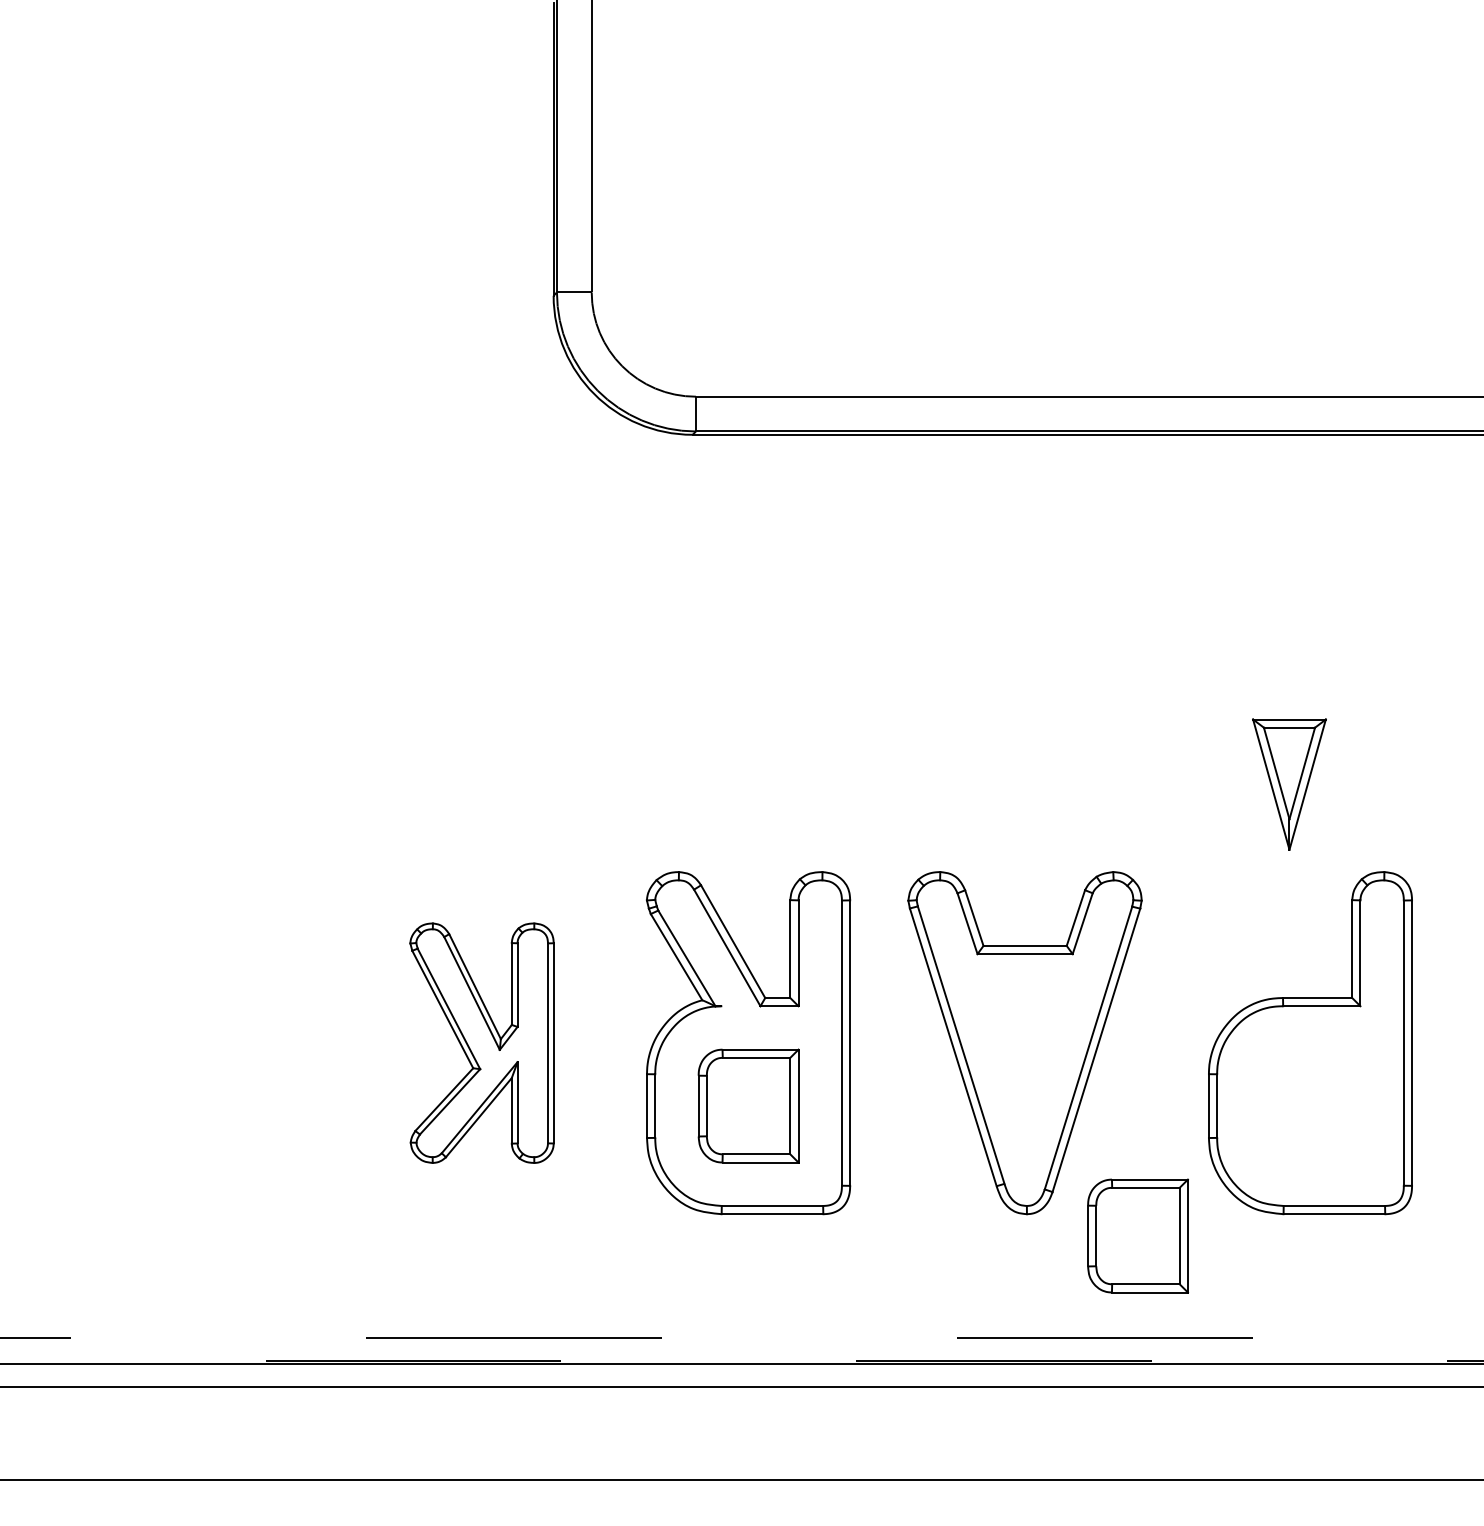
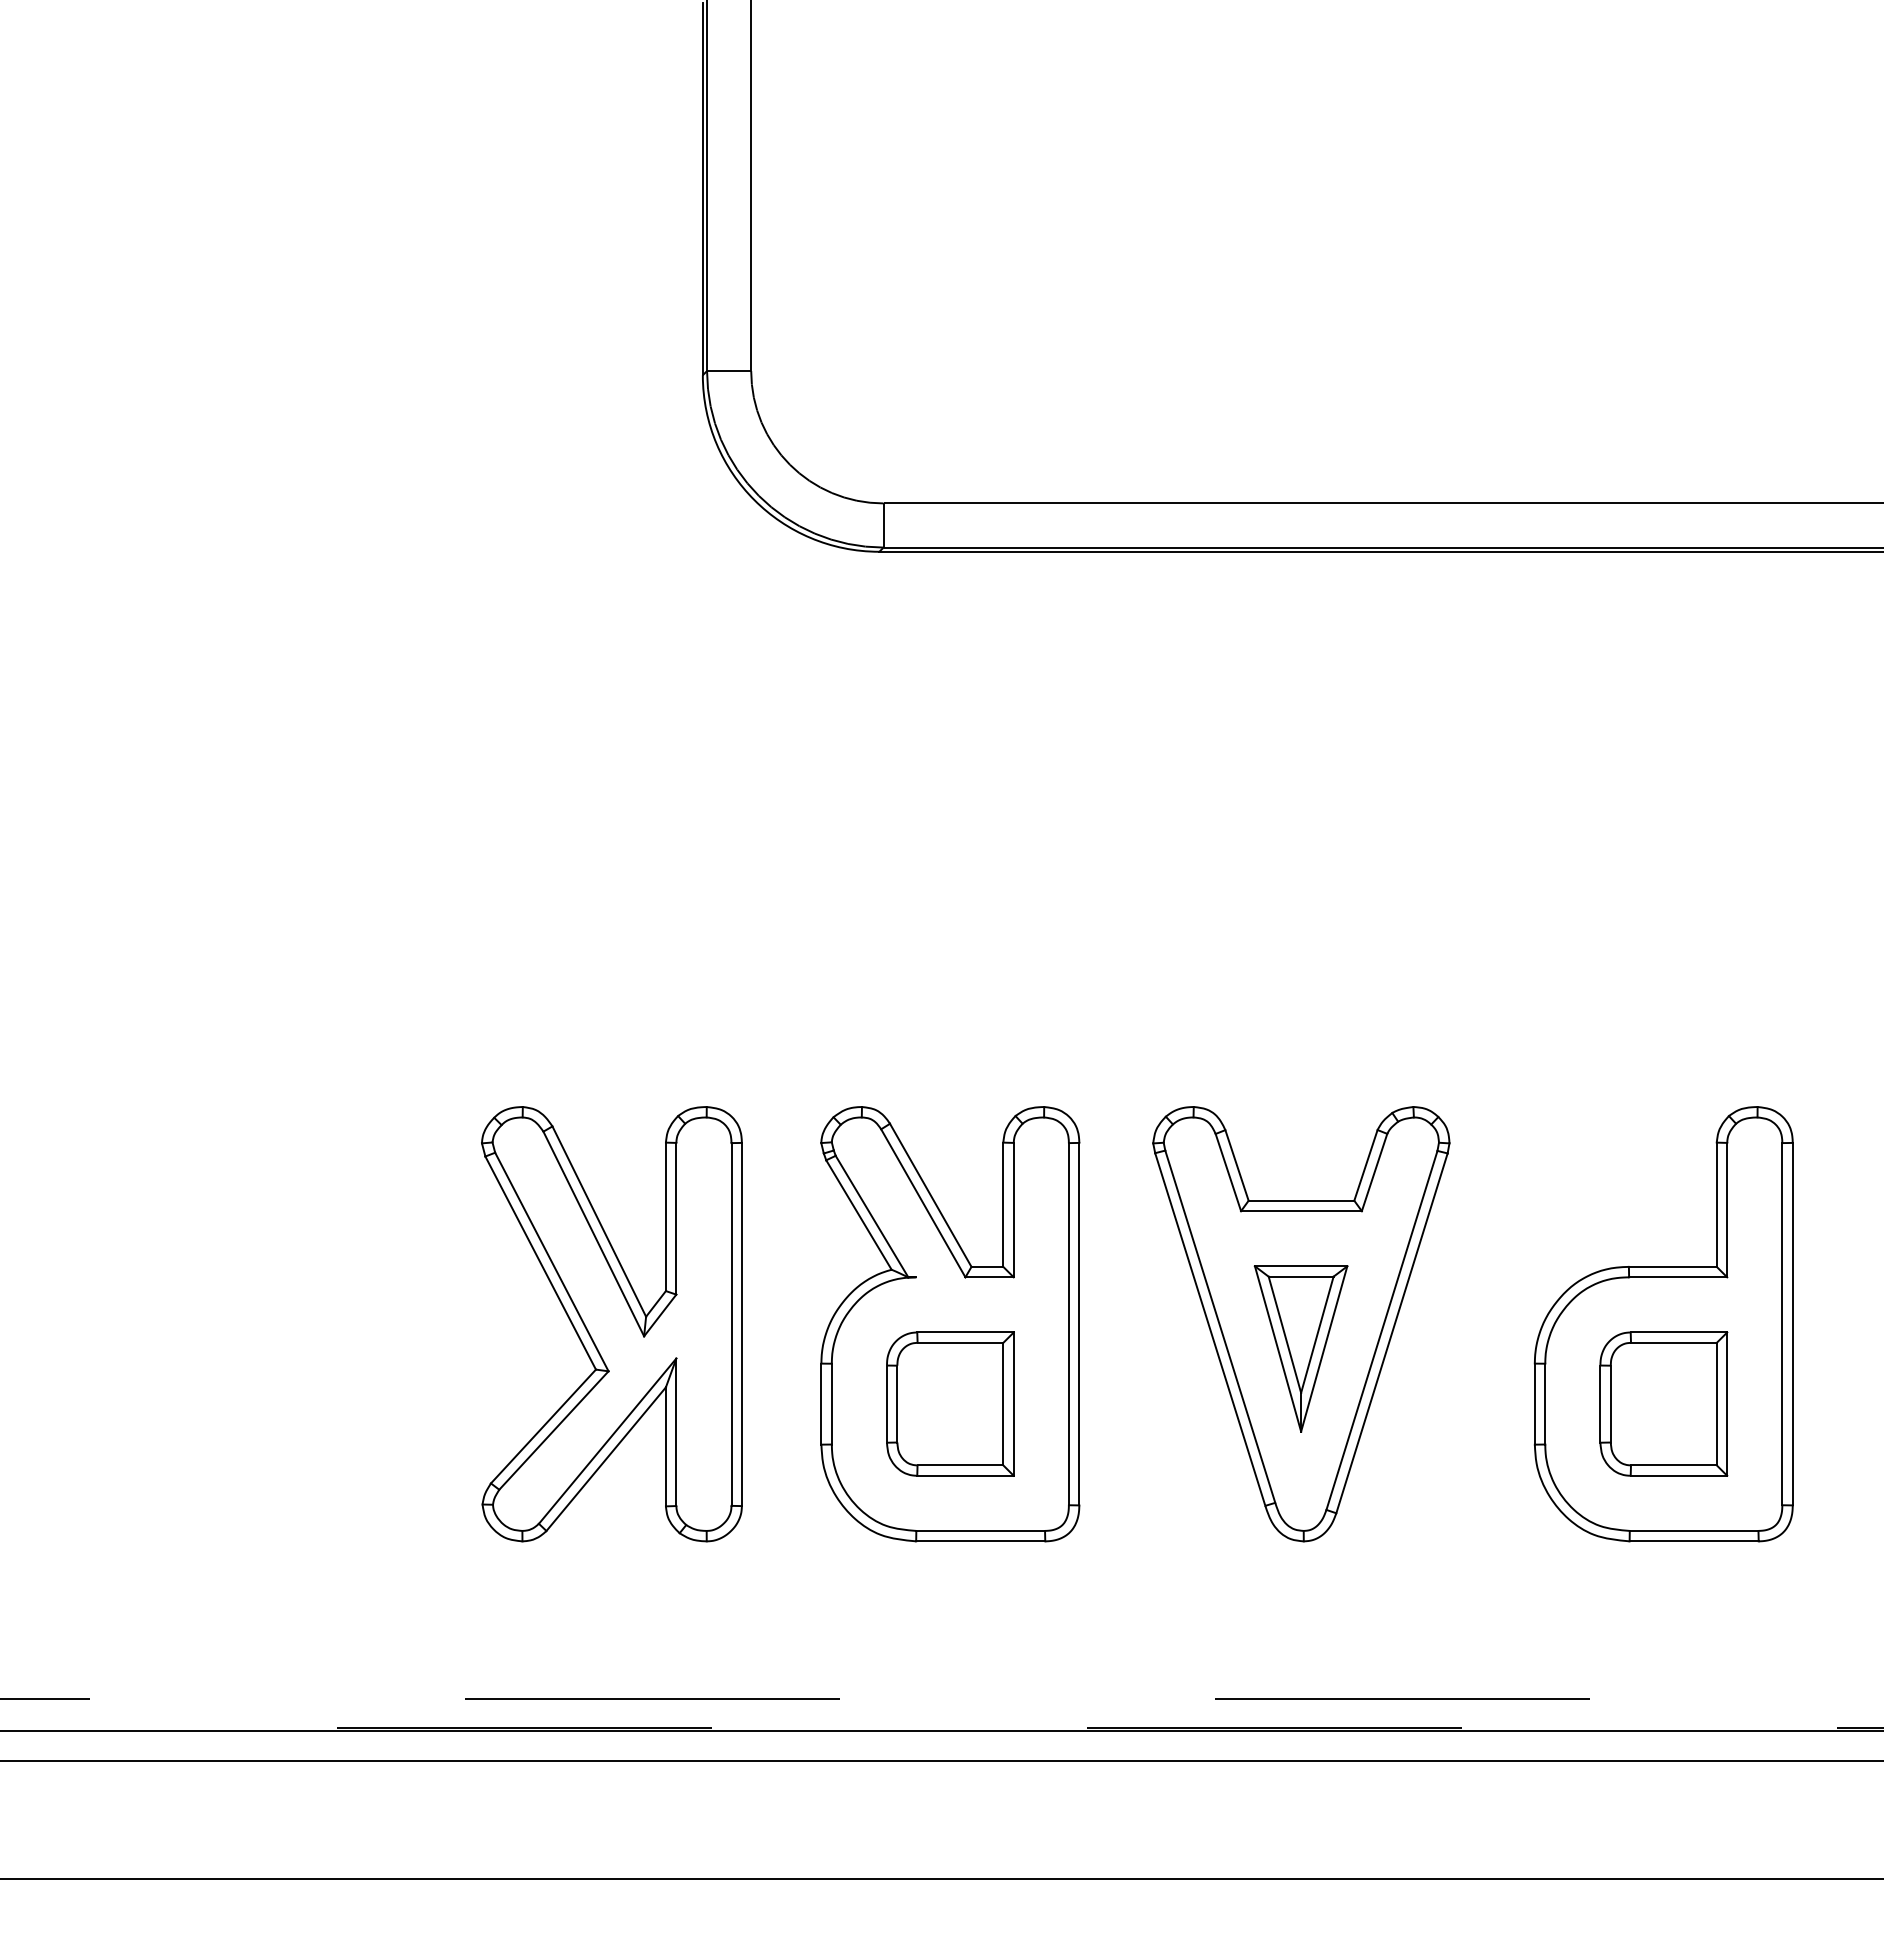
part: (1288, 784) -> (1300, 1348), moved
part: (481, 1043) -> (611, 1324), size x1.43
part: (1137, 1235) -> (1663, 1403), moved

